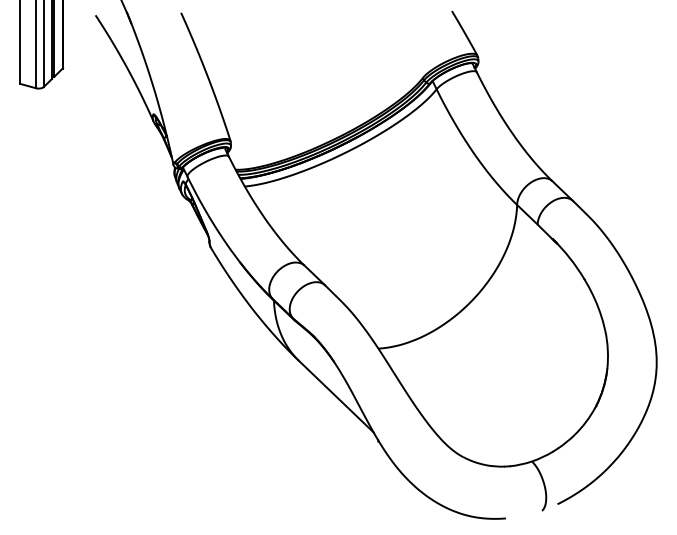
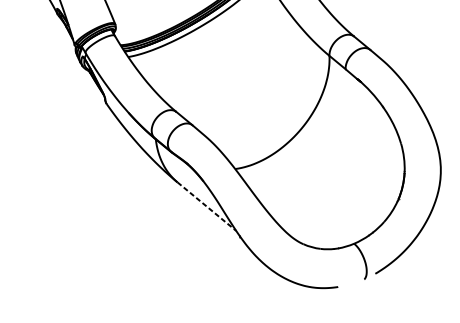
line: (336, 396) -> (206, 206), solid -> dashed

